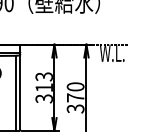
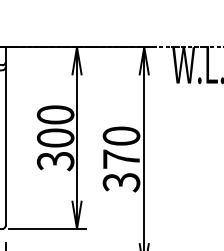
text: (43, 82) -> (54, 126), 313 -> 300

